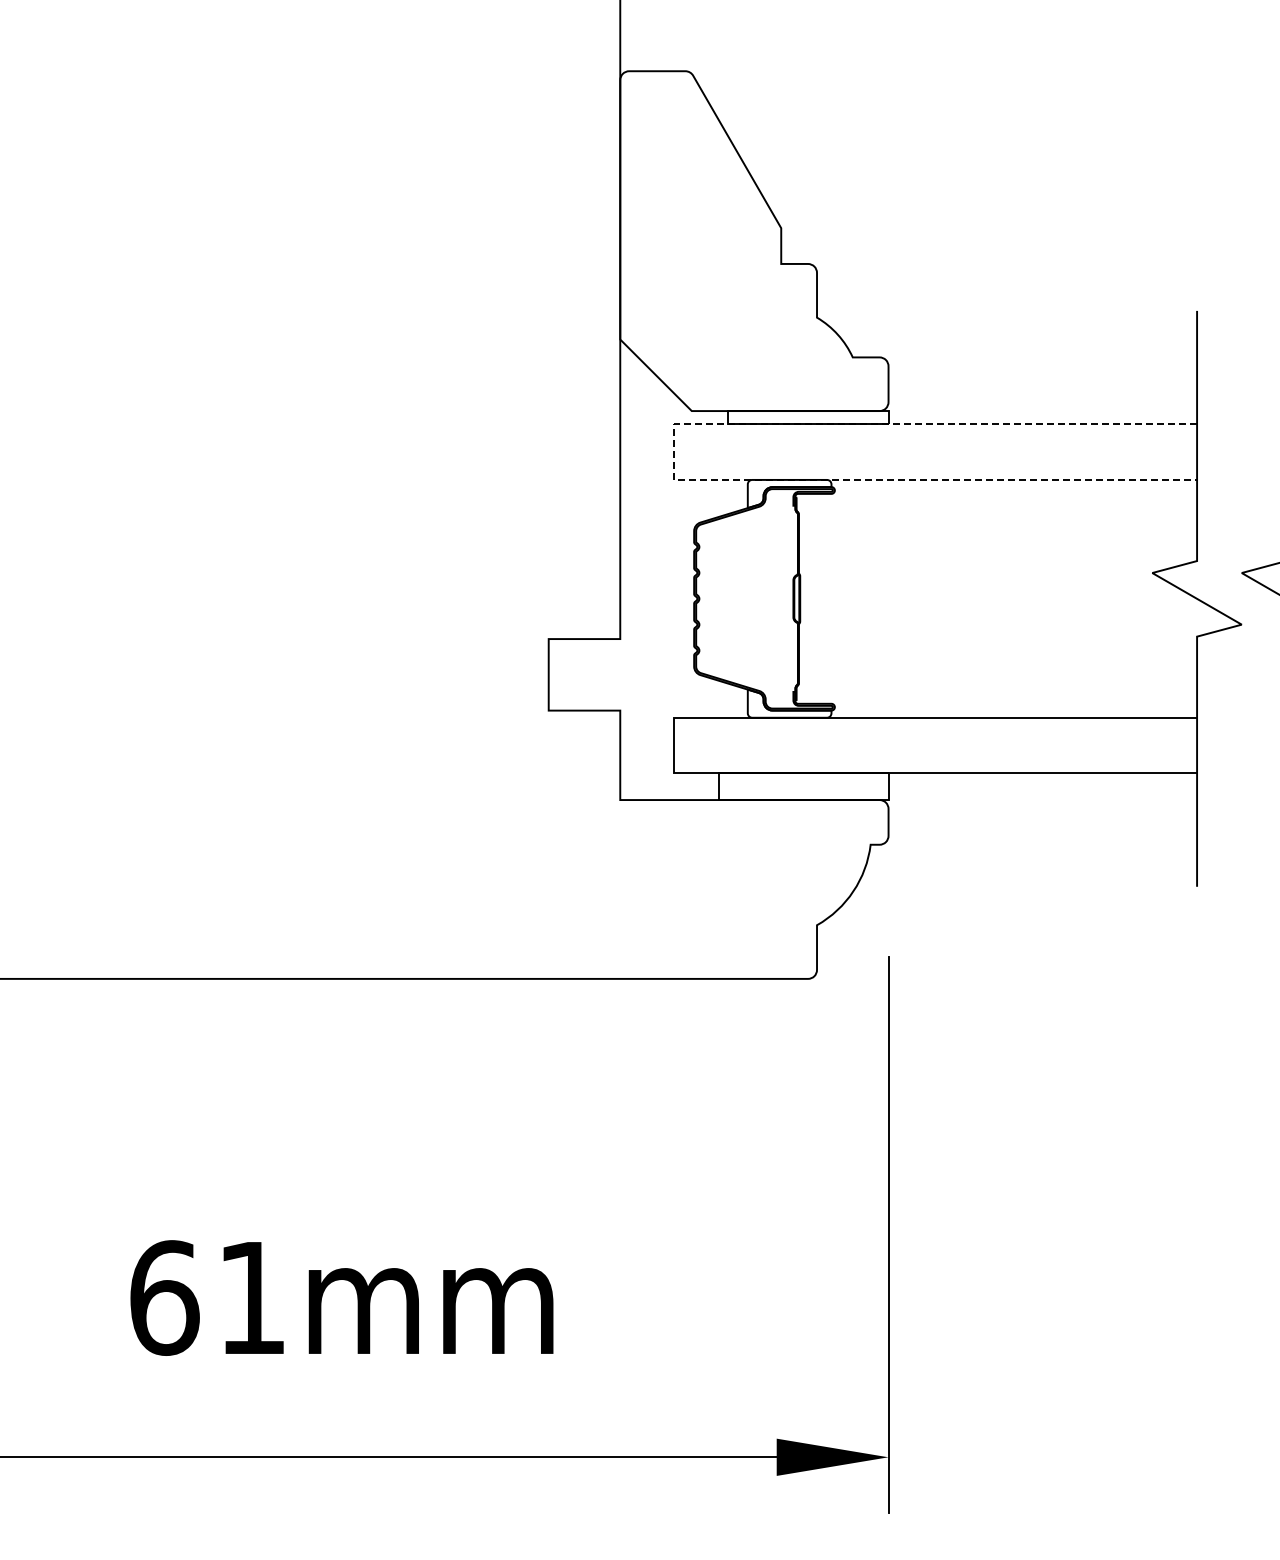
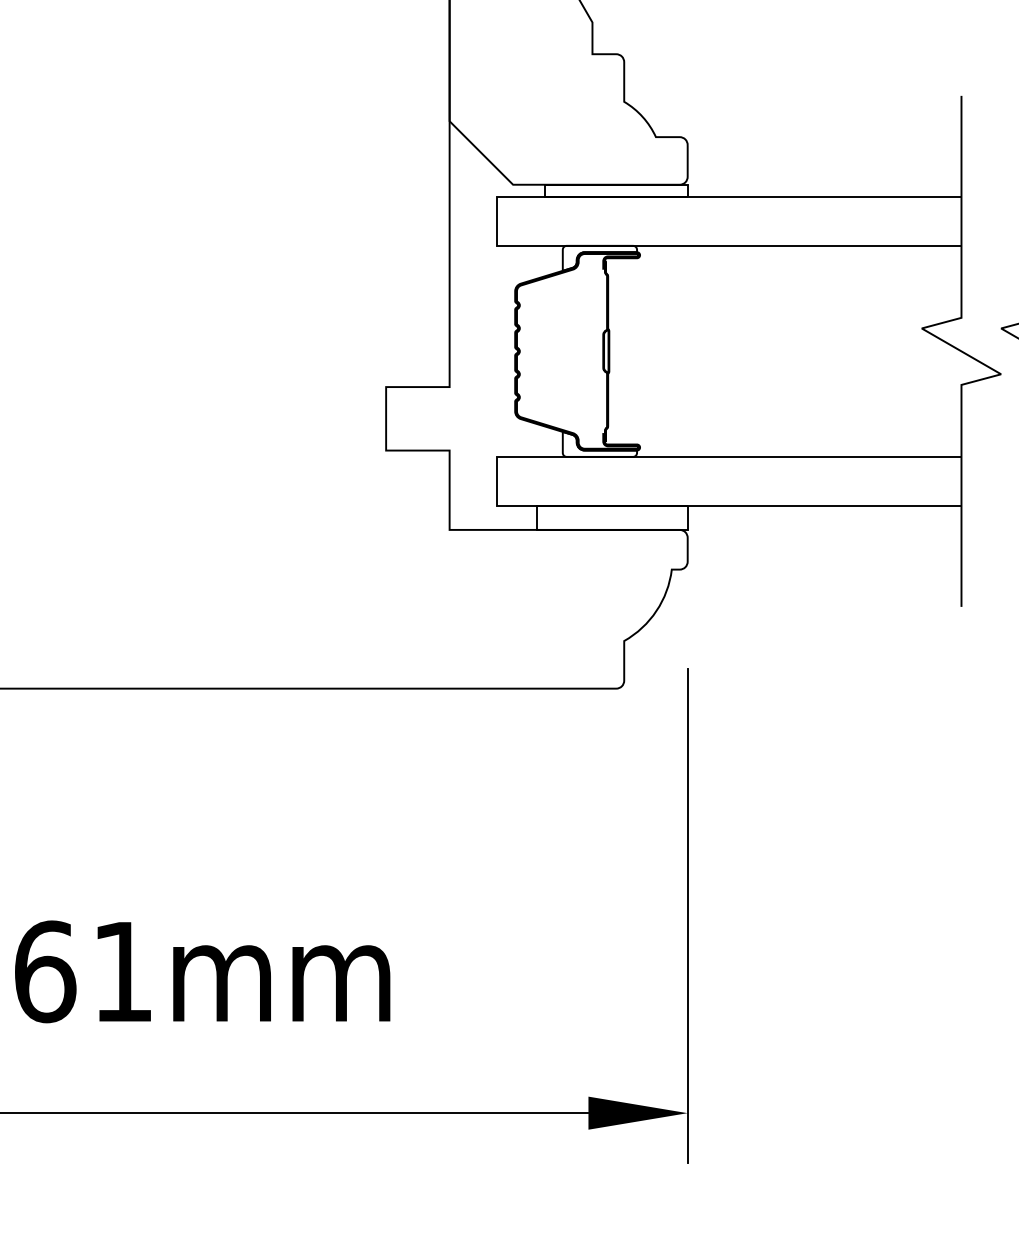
line: (673, 452) -> (496, 221), dashed -> solid

